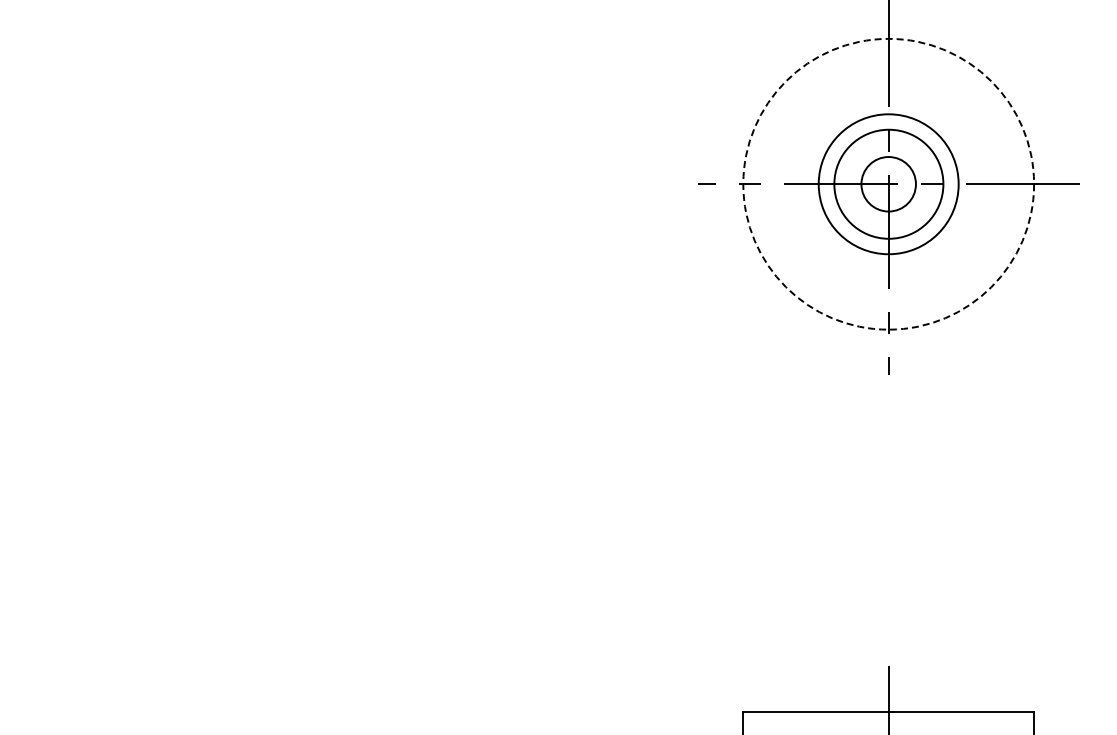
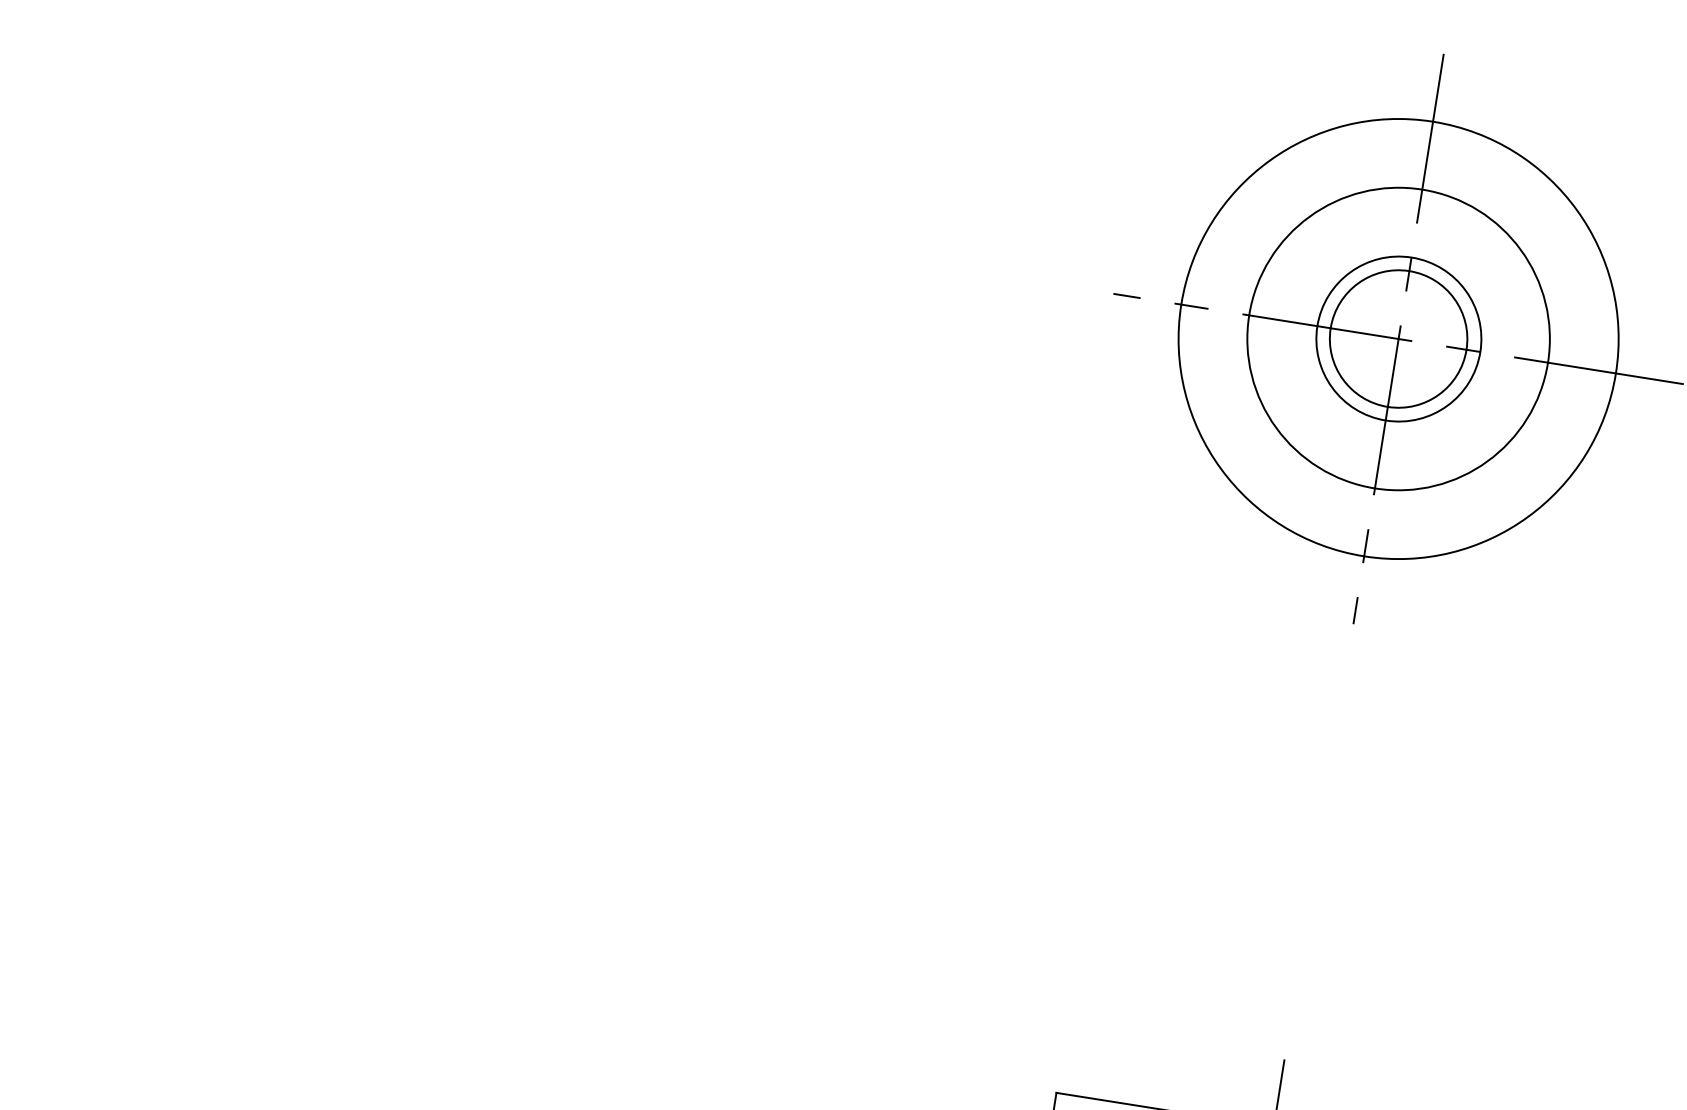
circle: (888, 183) -> (1398, 337), dashed -> solid
circle: (888, 183) -> (1398, 337), size x1.67
circle: (888, 184) -> (1398, 339), size x1.43

